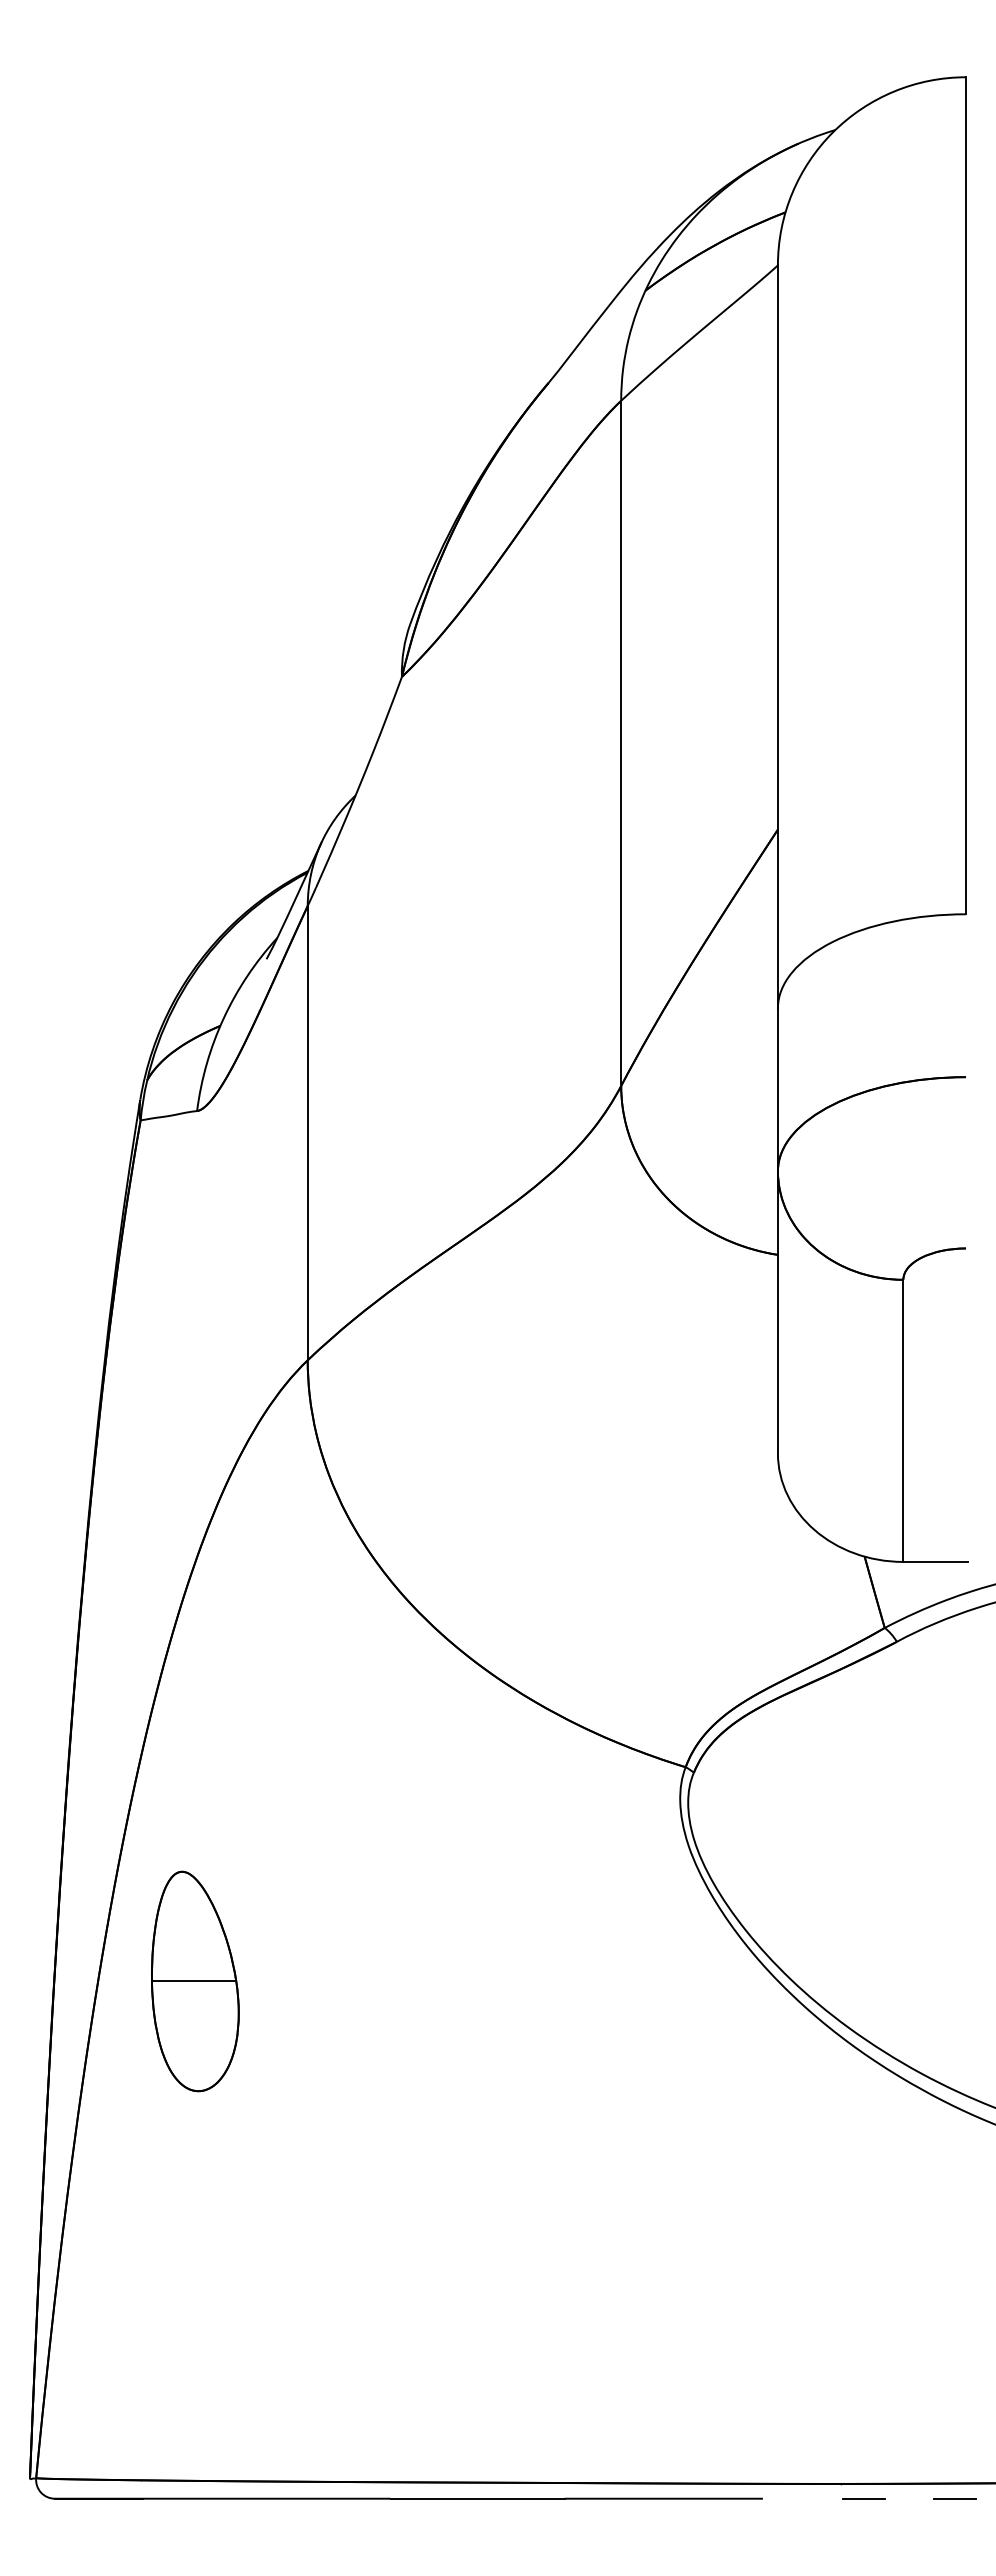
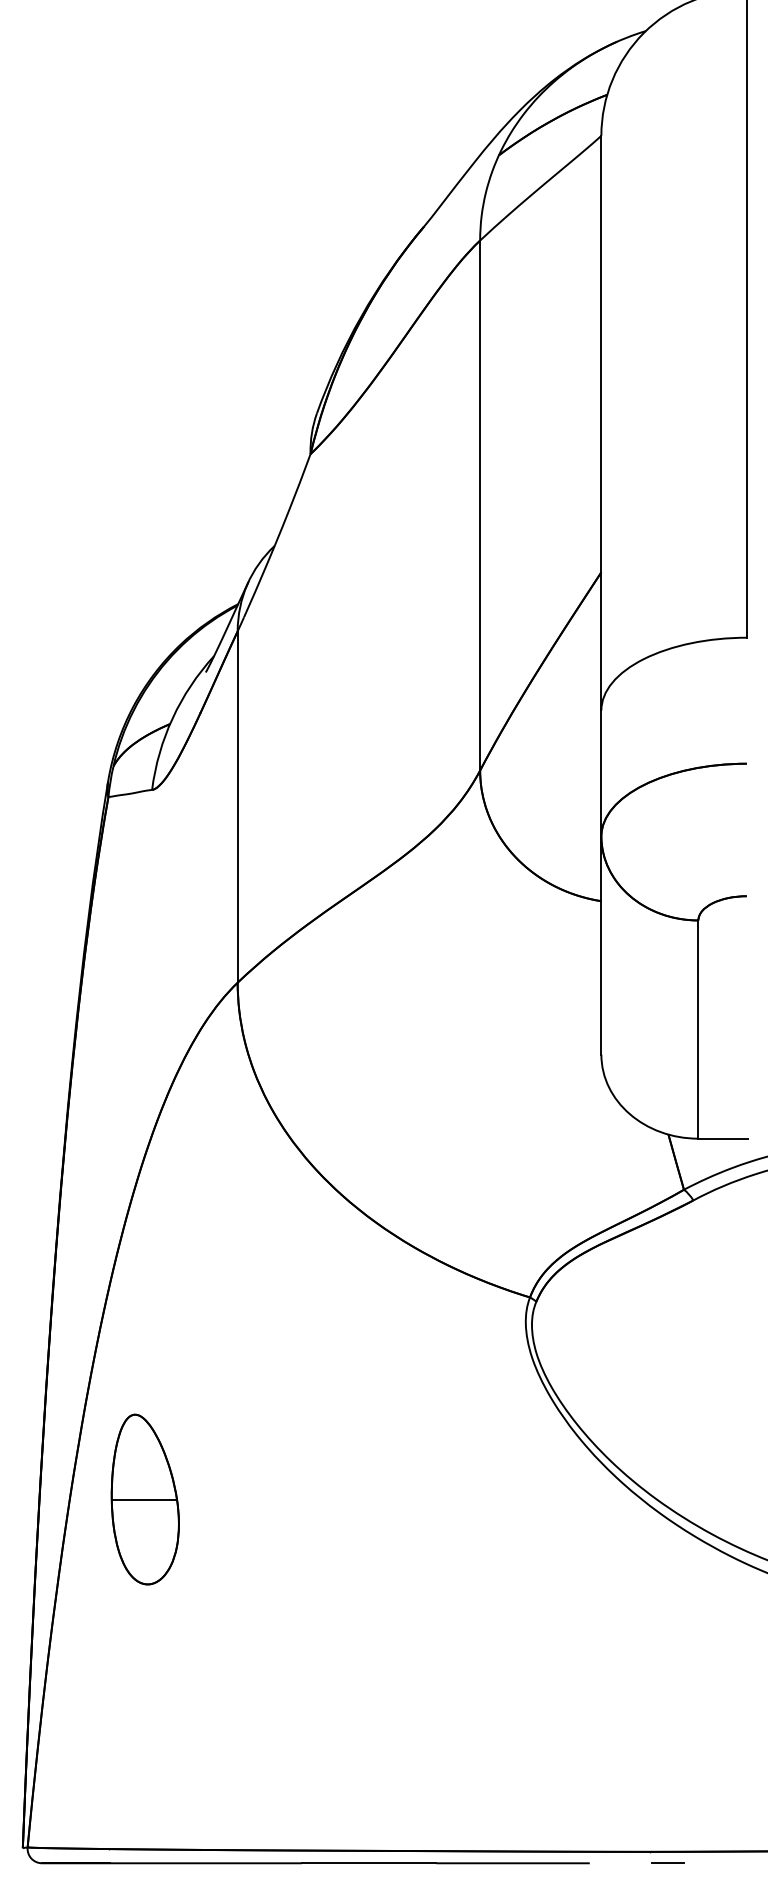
part: (195, 1981) -> (145, 1499), moved
line: (954, 2498) -> (737, 1863), removed

